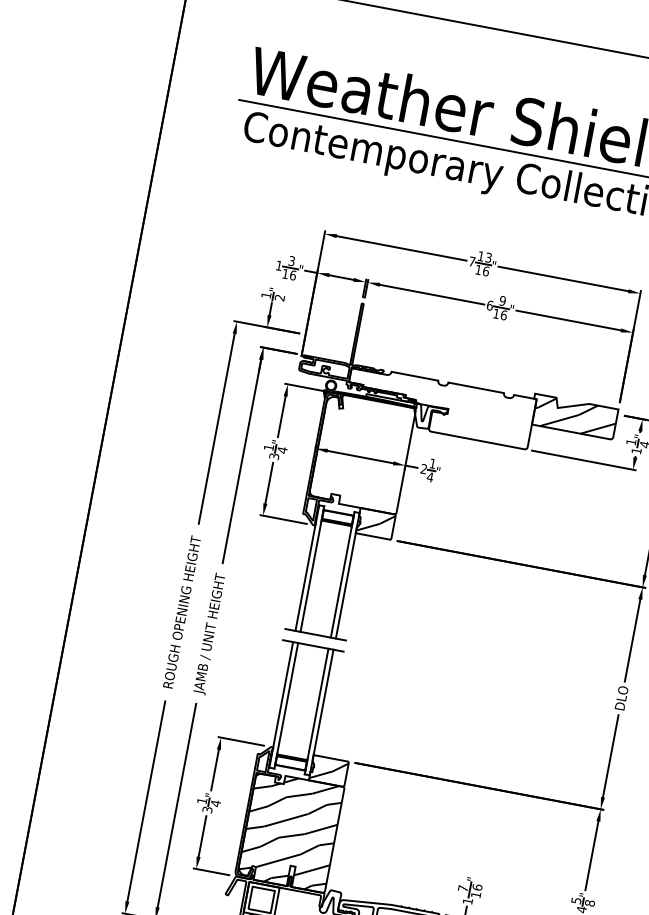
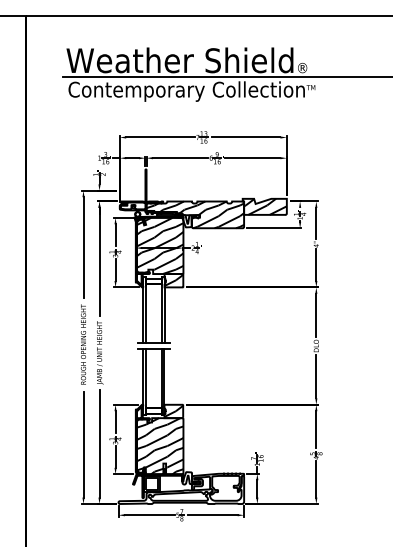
hatch: (440, 406) -> (195, 214), added
hatch: (363, 452) -> (160, 245), added

